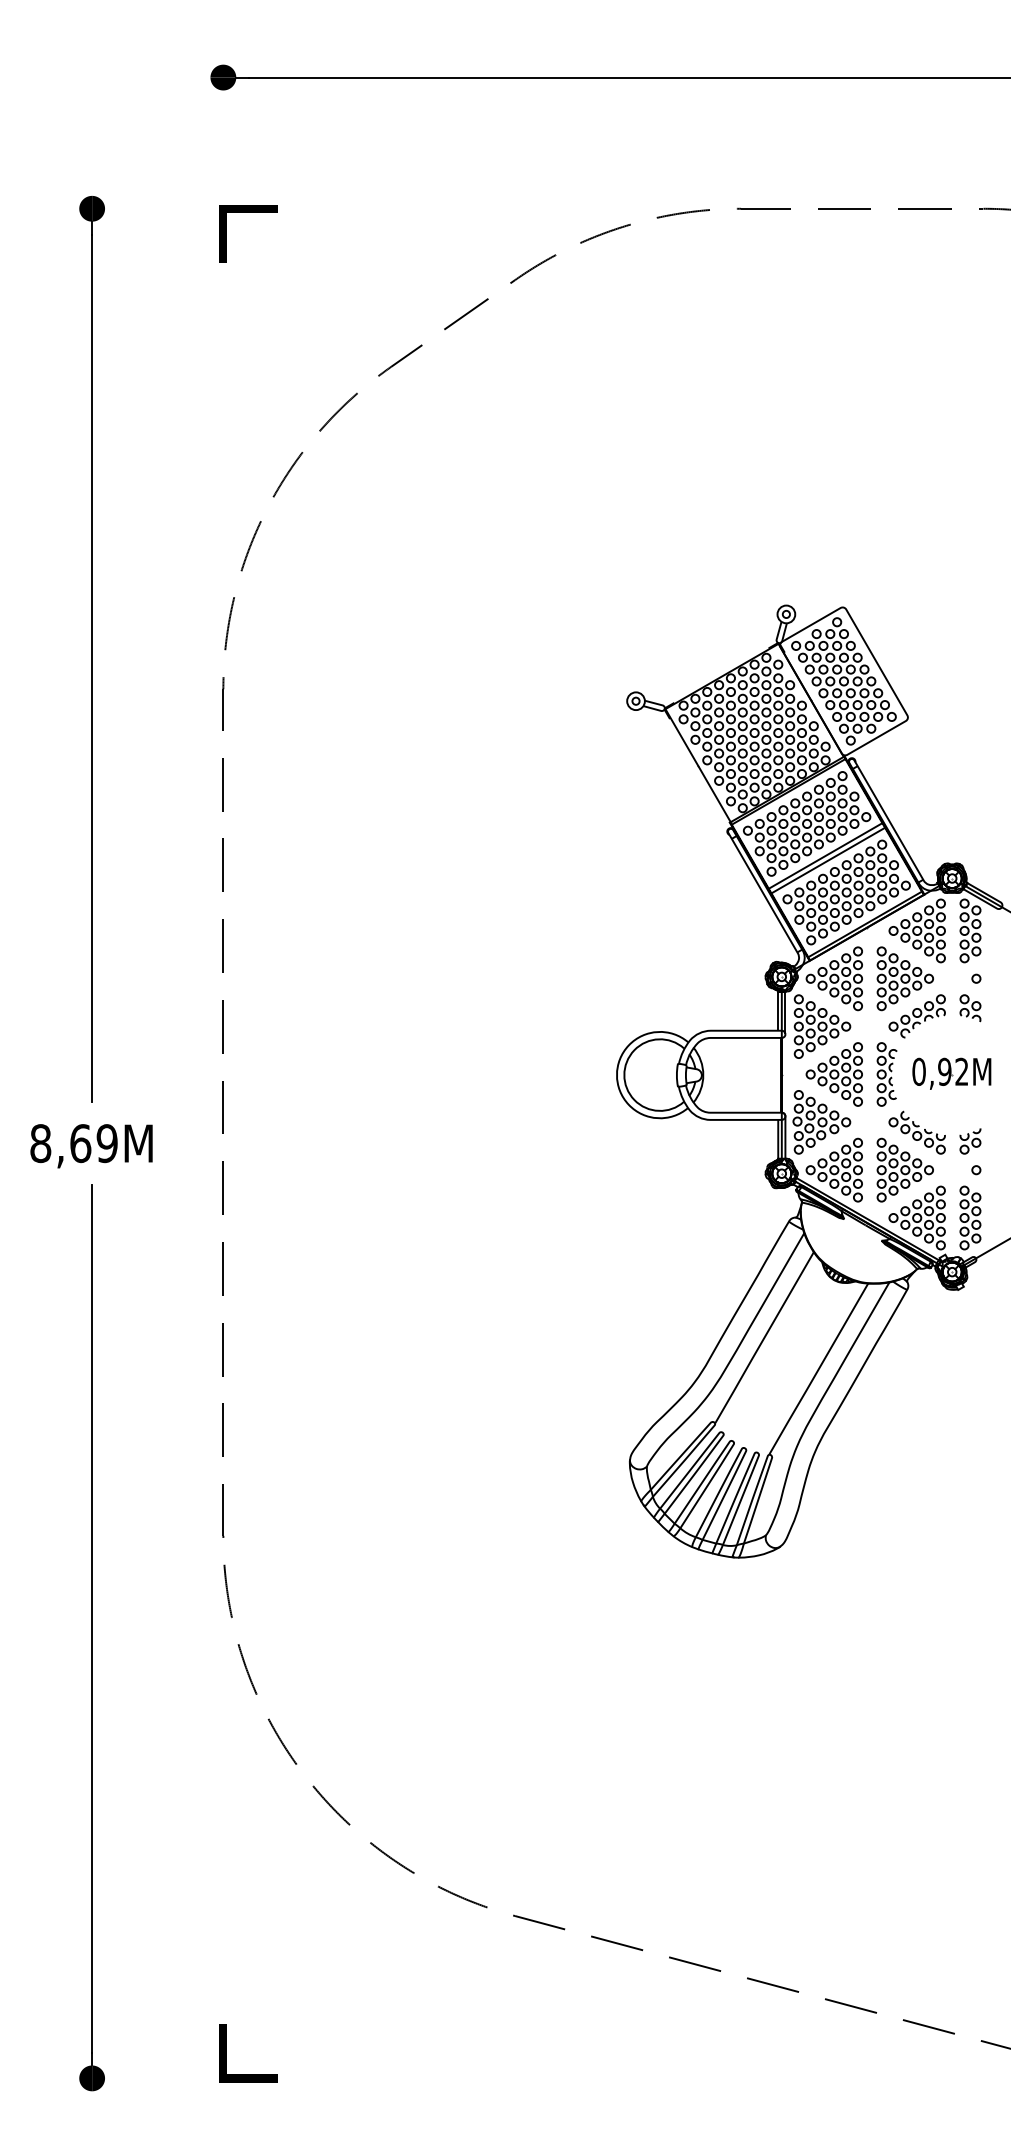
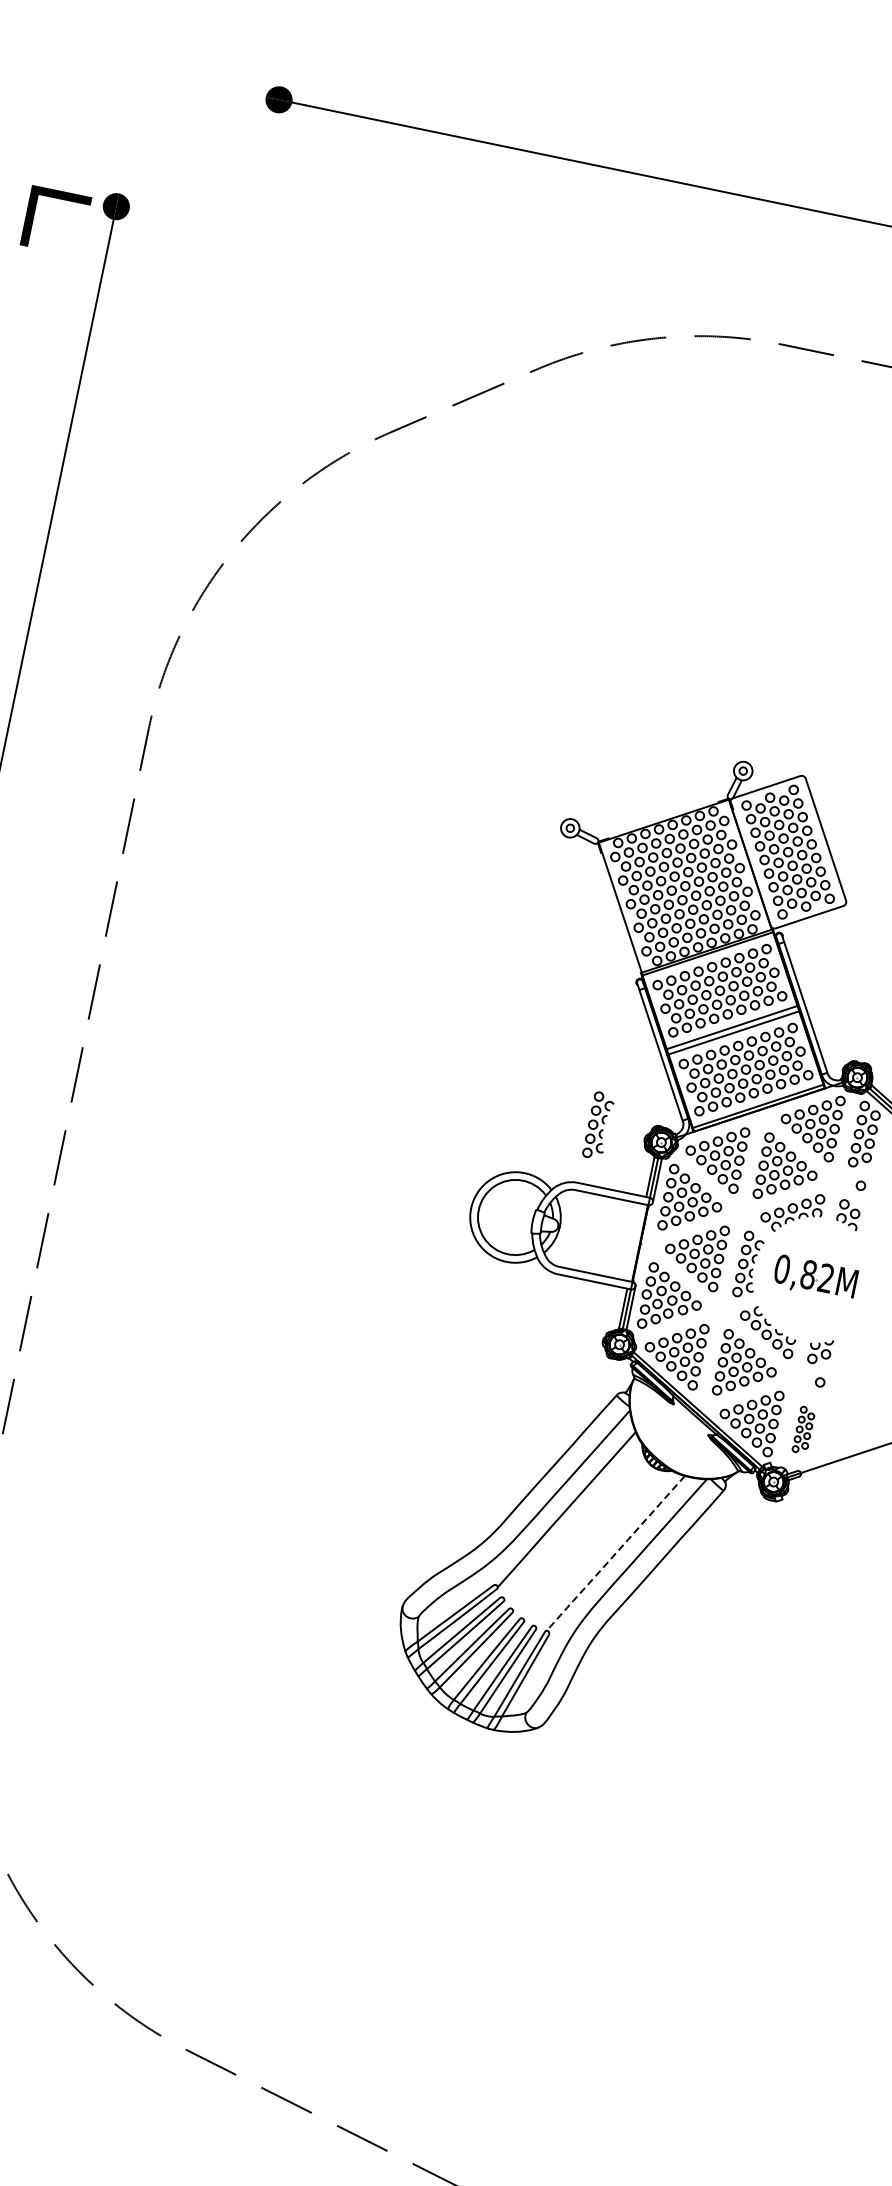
line: (248, 212) -> (60, 199), moved
part: (719, 973) -> (598, 1125), added
text: (944, 1071) -> (808, 1274), 0,92M -> 0,82M
part: (970, 1217) -> (804, 1429), size x0.7
line: (817, 1372) -> (613, 1556), solid -> dashed

